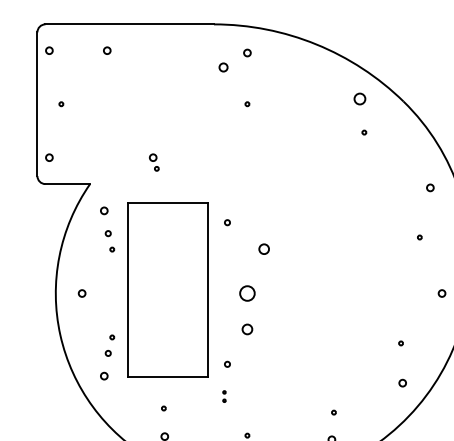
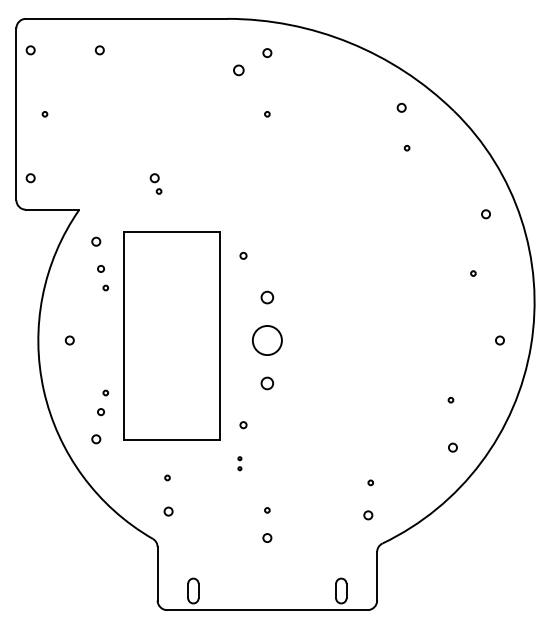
circle: (359, 98) -> (401, 107), size x0.62
circle: (264, 249) -> (267, 297), moved
circle: (246, 293) -> (266, 340), size x1.67

